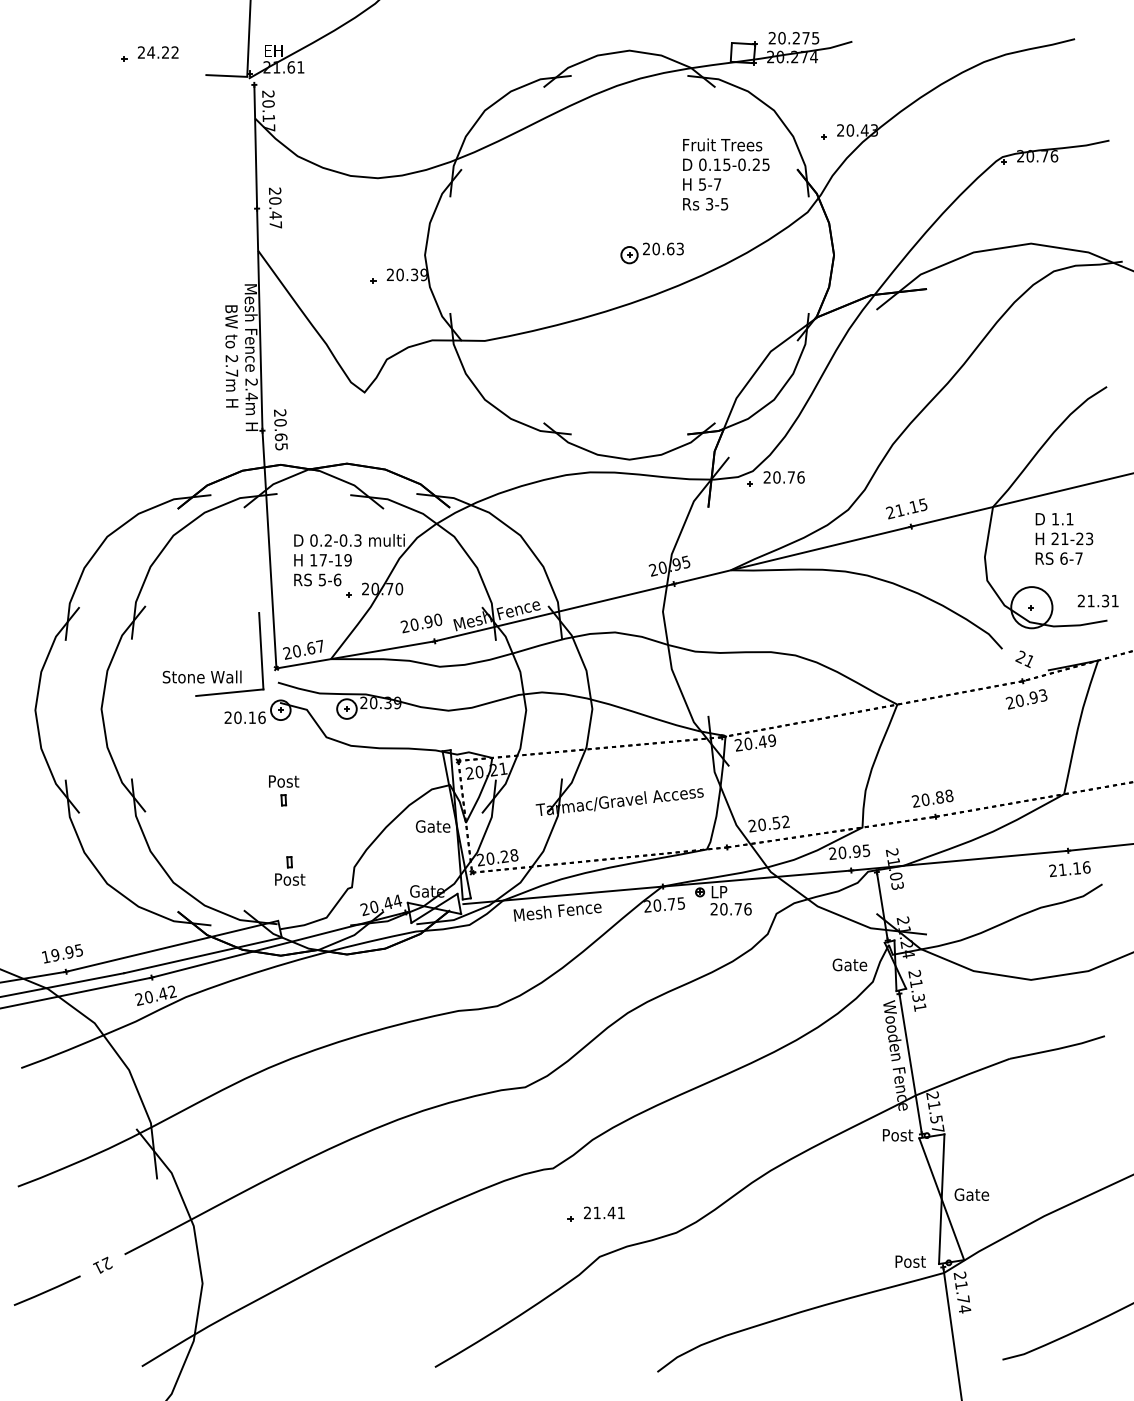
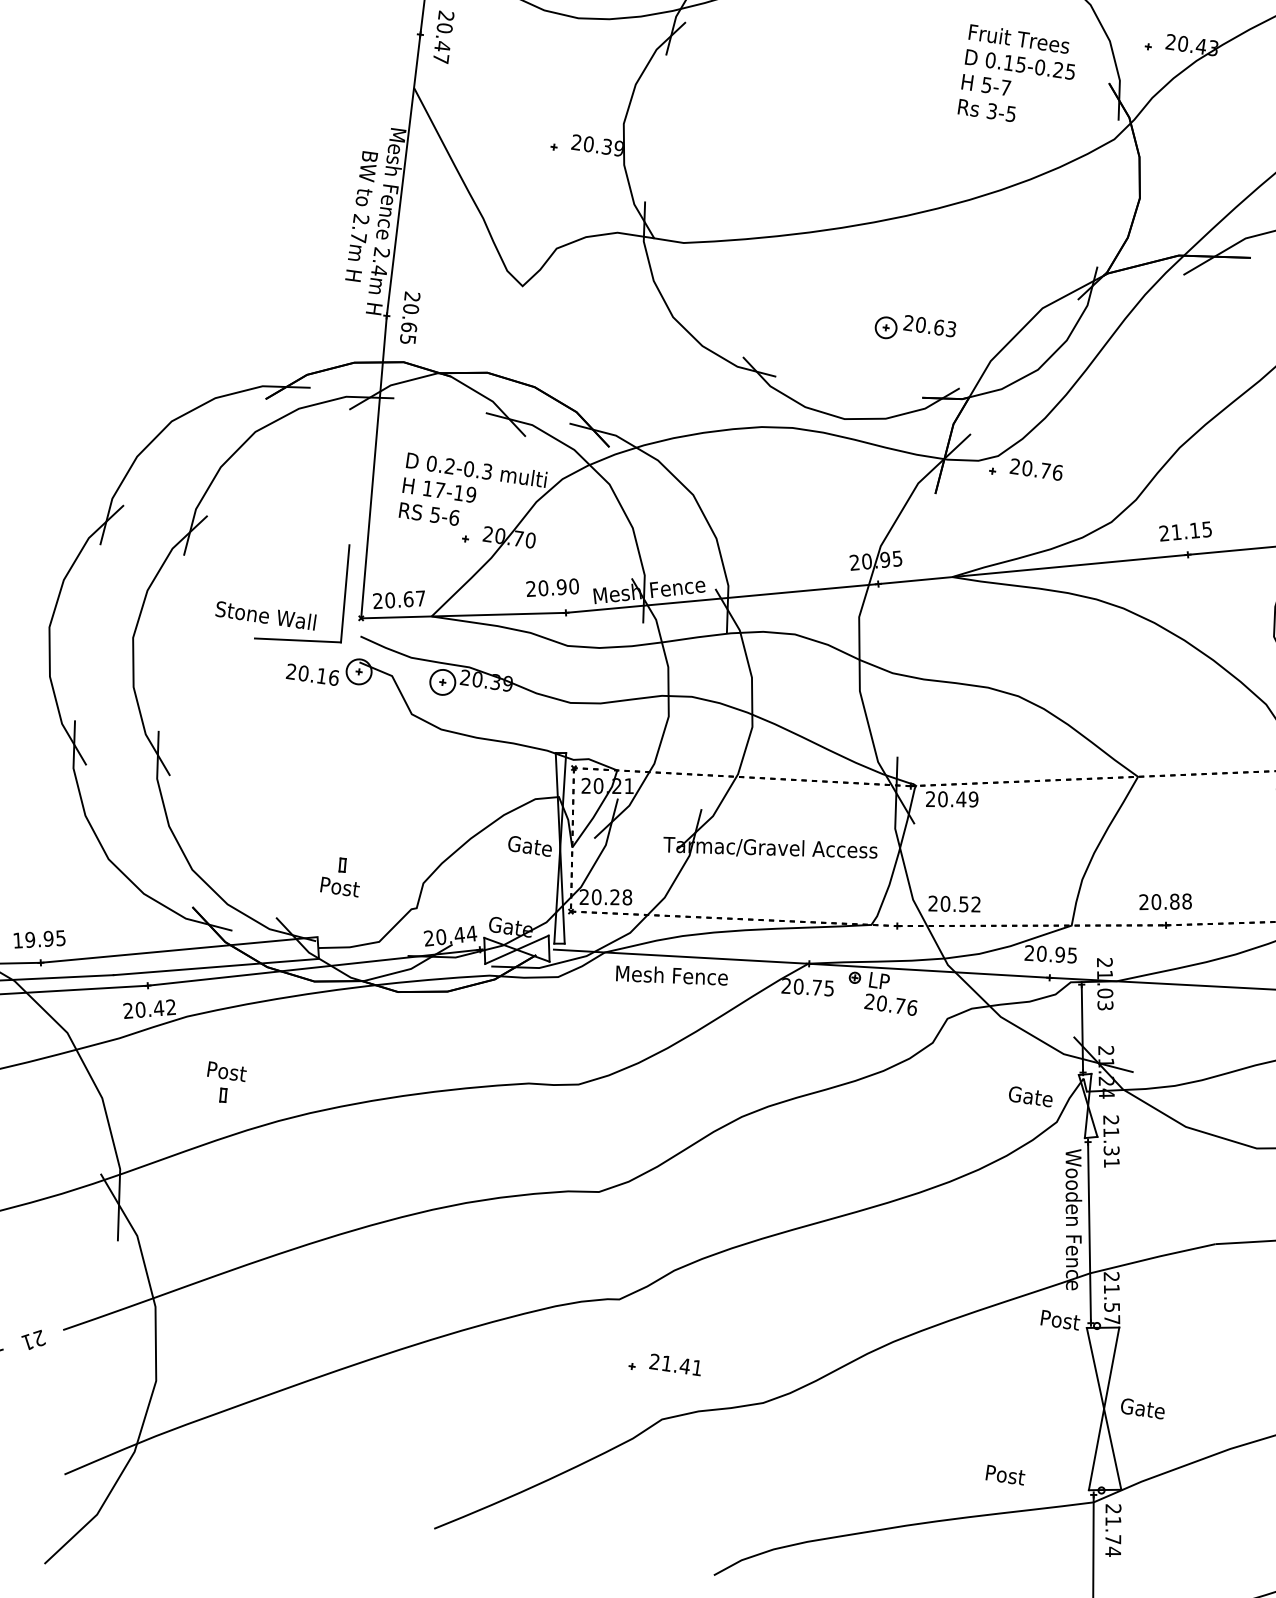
part: (651, 253) -> (914, 329), moved
part: (284, 790) -> (226, 1083), moved
text: (910, 1261) -> (1005, 1474), moved

